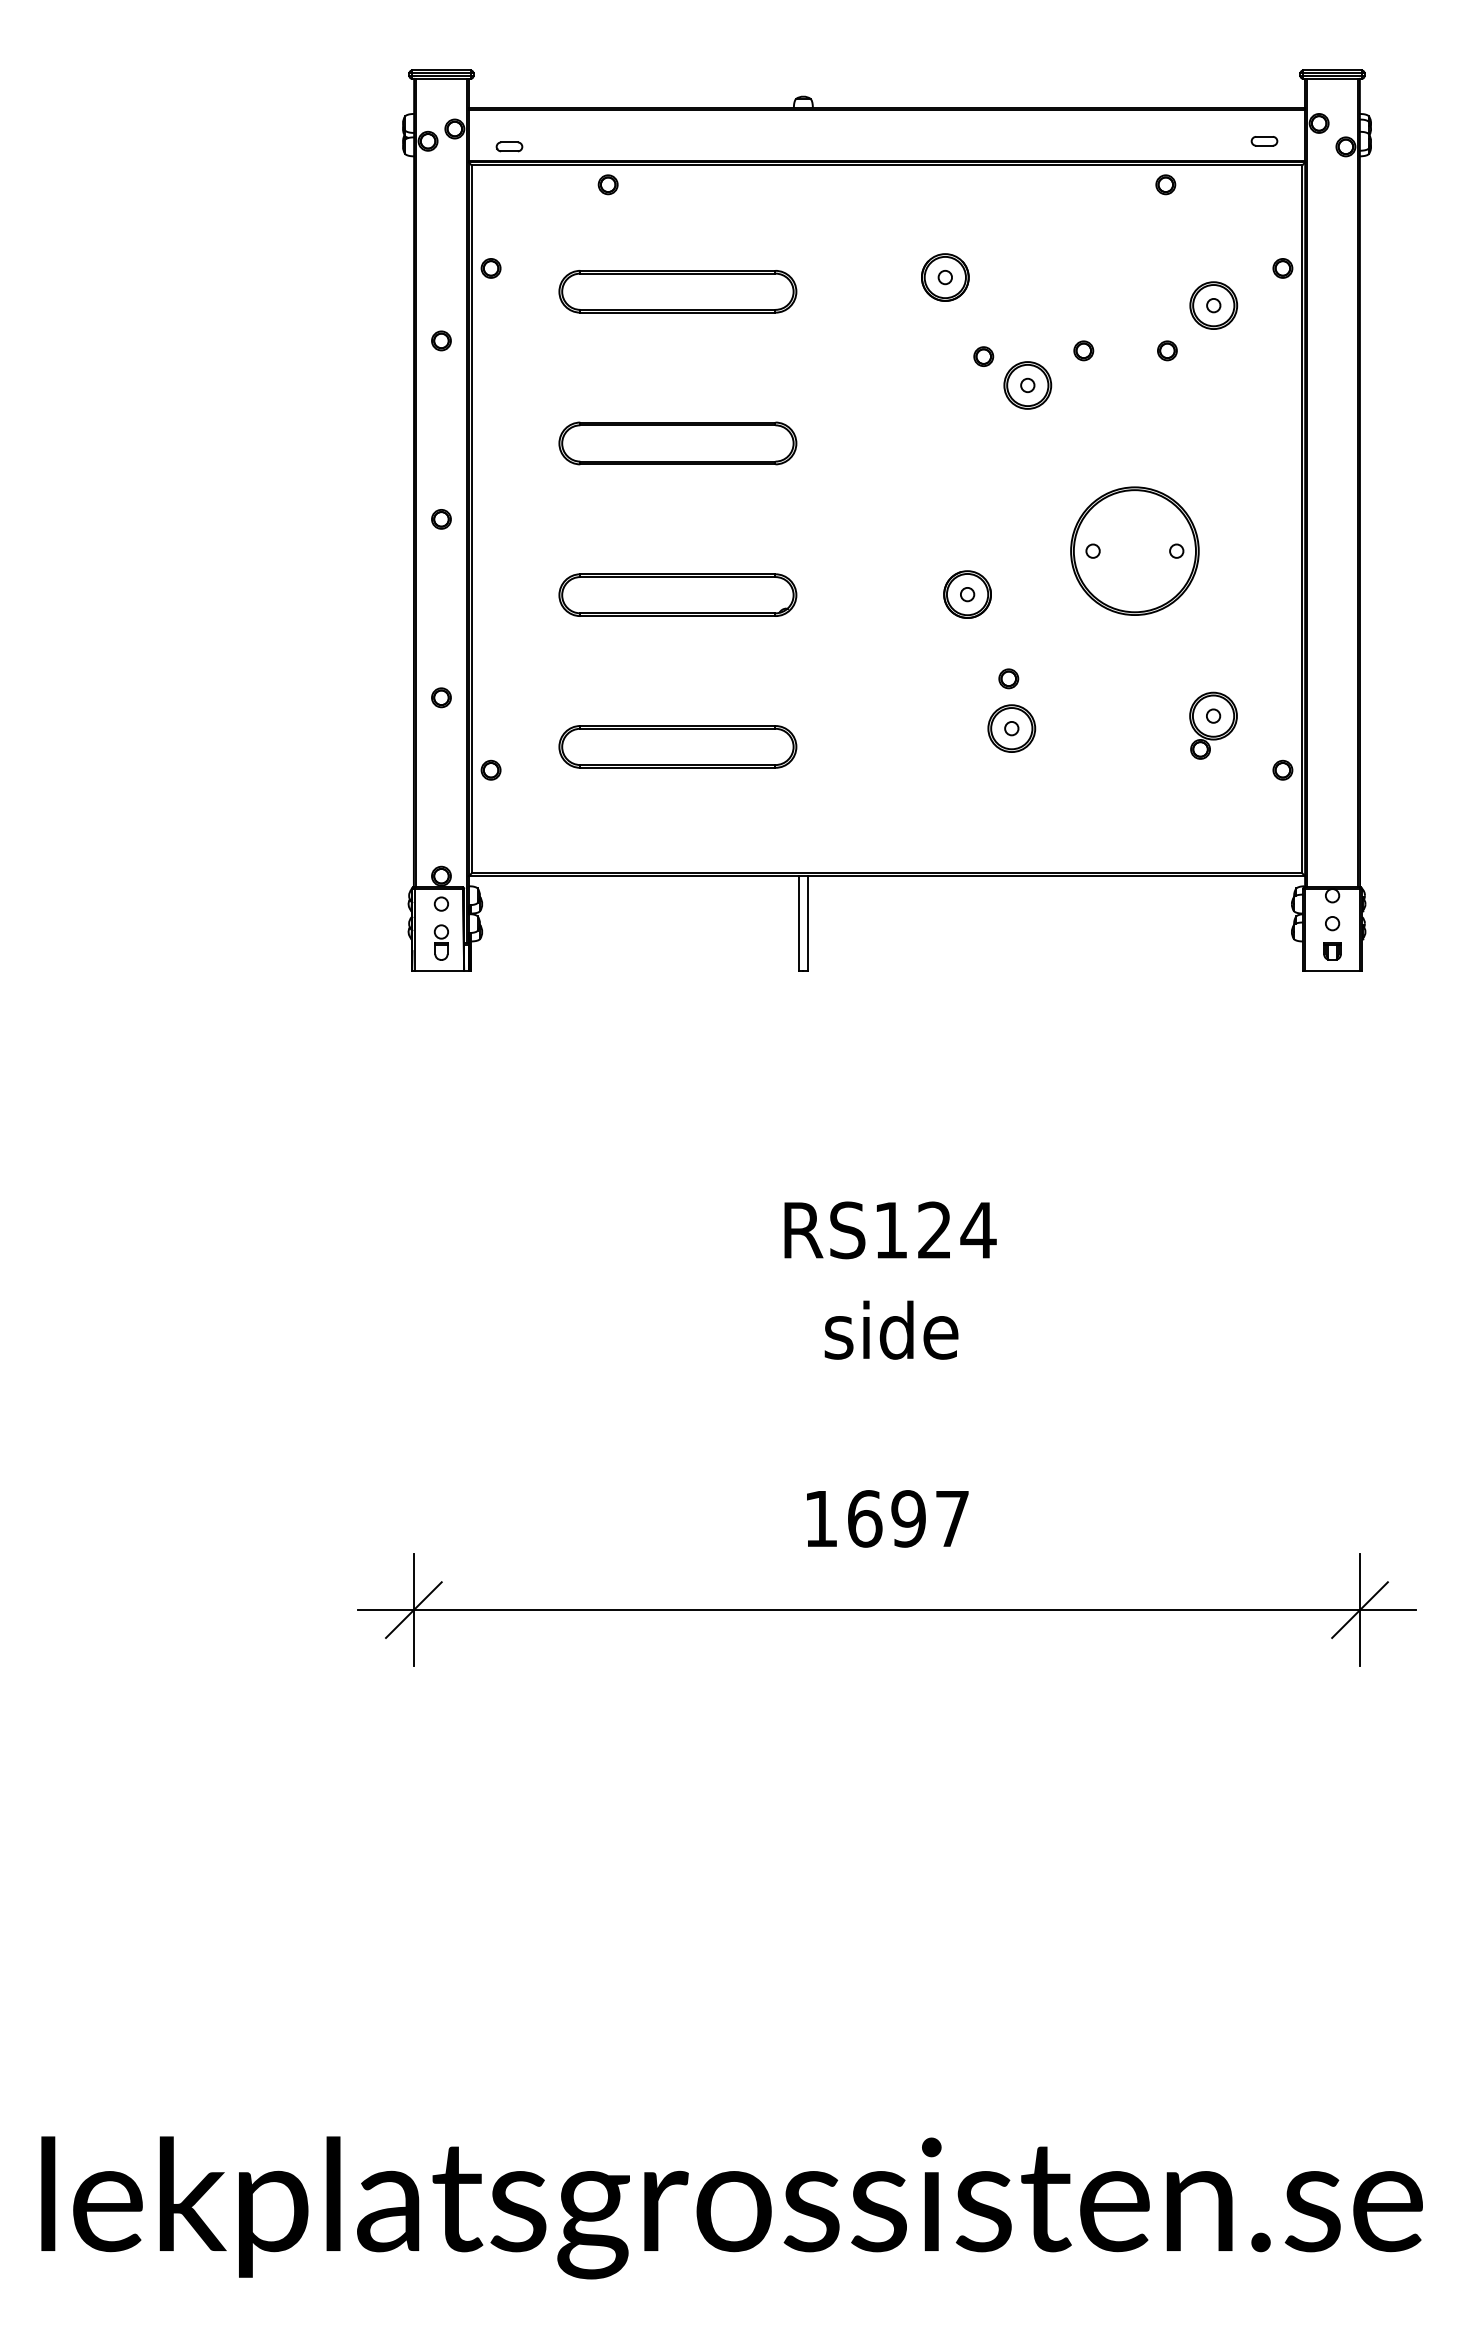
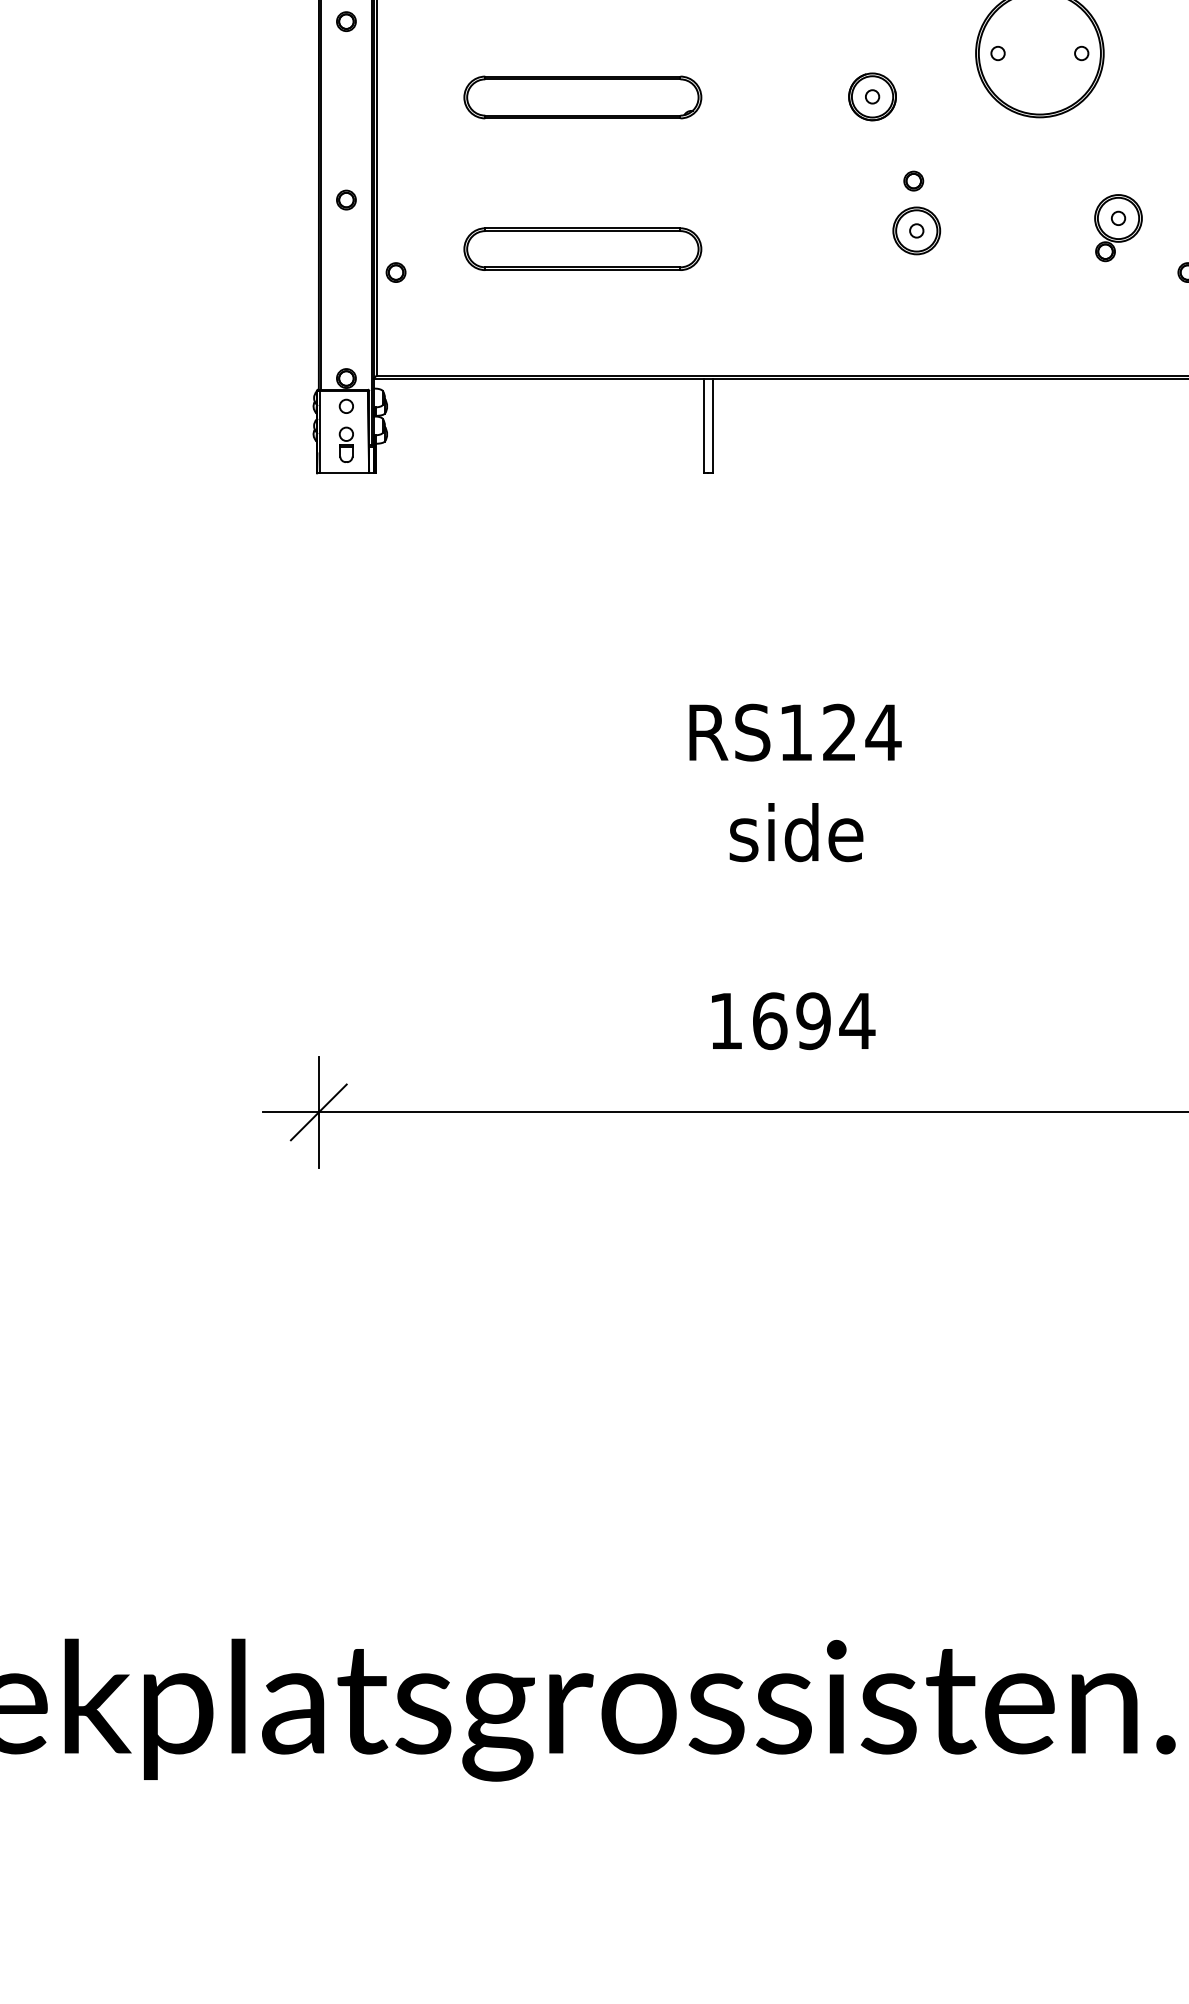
text: (952, 1518) -> (857, 1020), 1697 -> 1694

